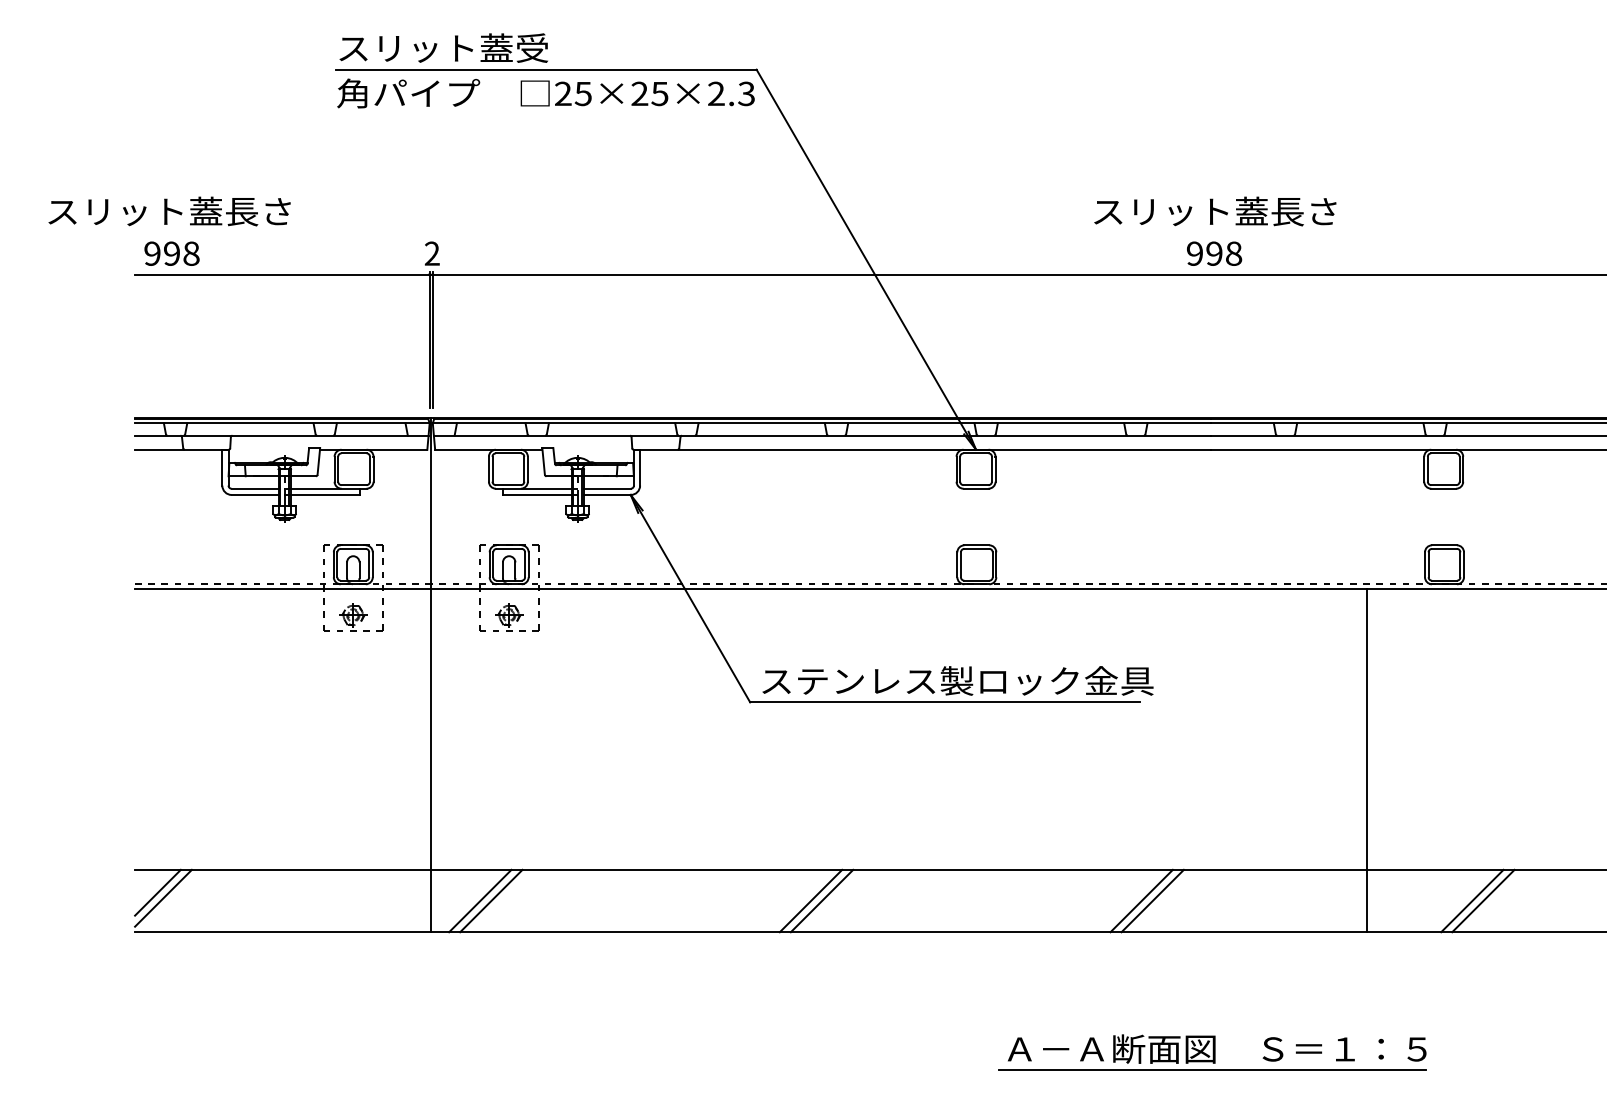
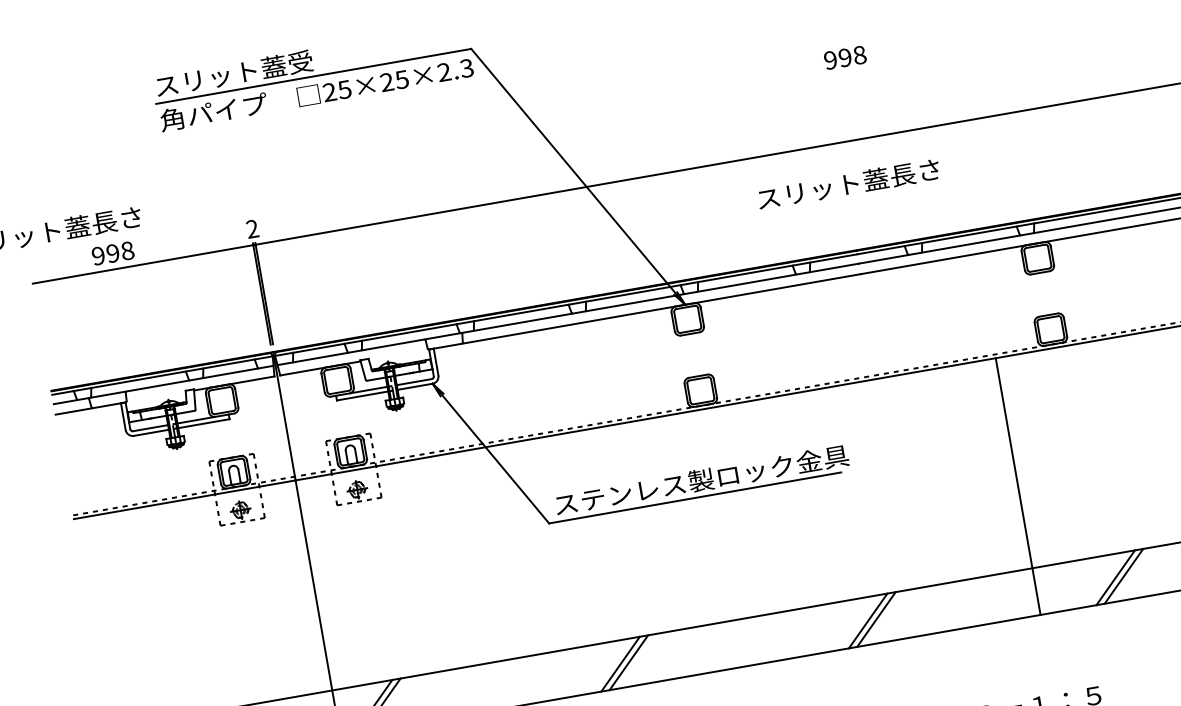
text: (1215, 211) -> (848, 184), moved
text: (171, 253) -> (112, 253), moved
text: (1214, 253) -> (845, 57), moved

